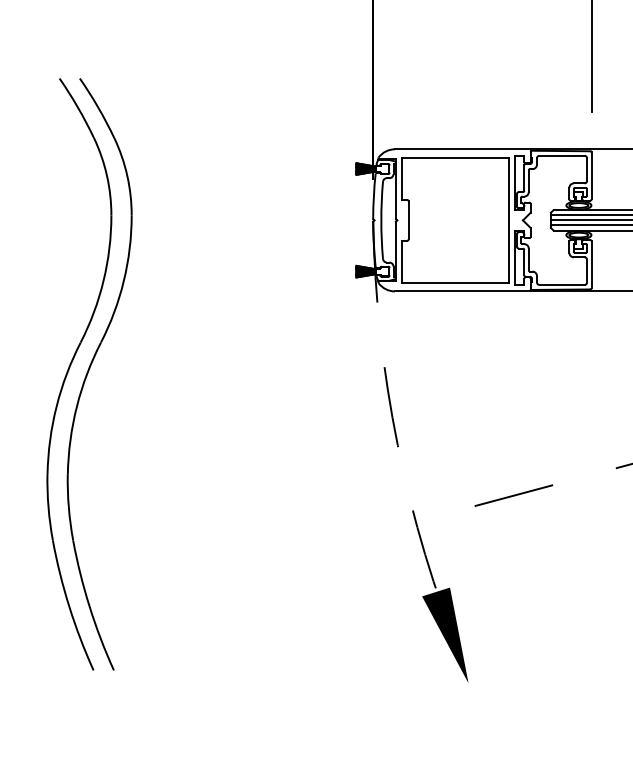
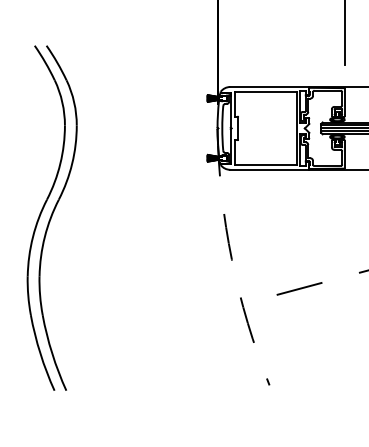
fill: (445, 635) -> (259, 370), removed

